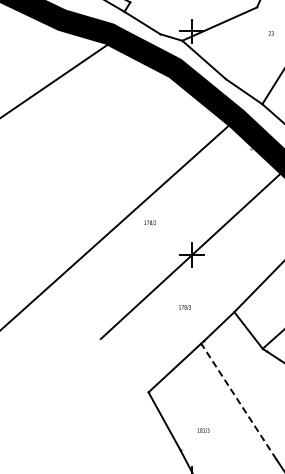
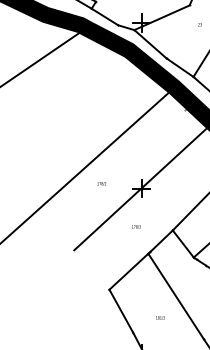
text: (149, 222) -> (101, 183), moved
line: (238, 401) -> (175, 296), dashed -> solid
text: (203, 430) -> (160, 317), moved

